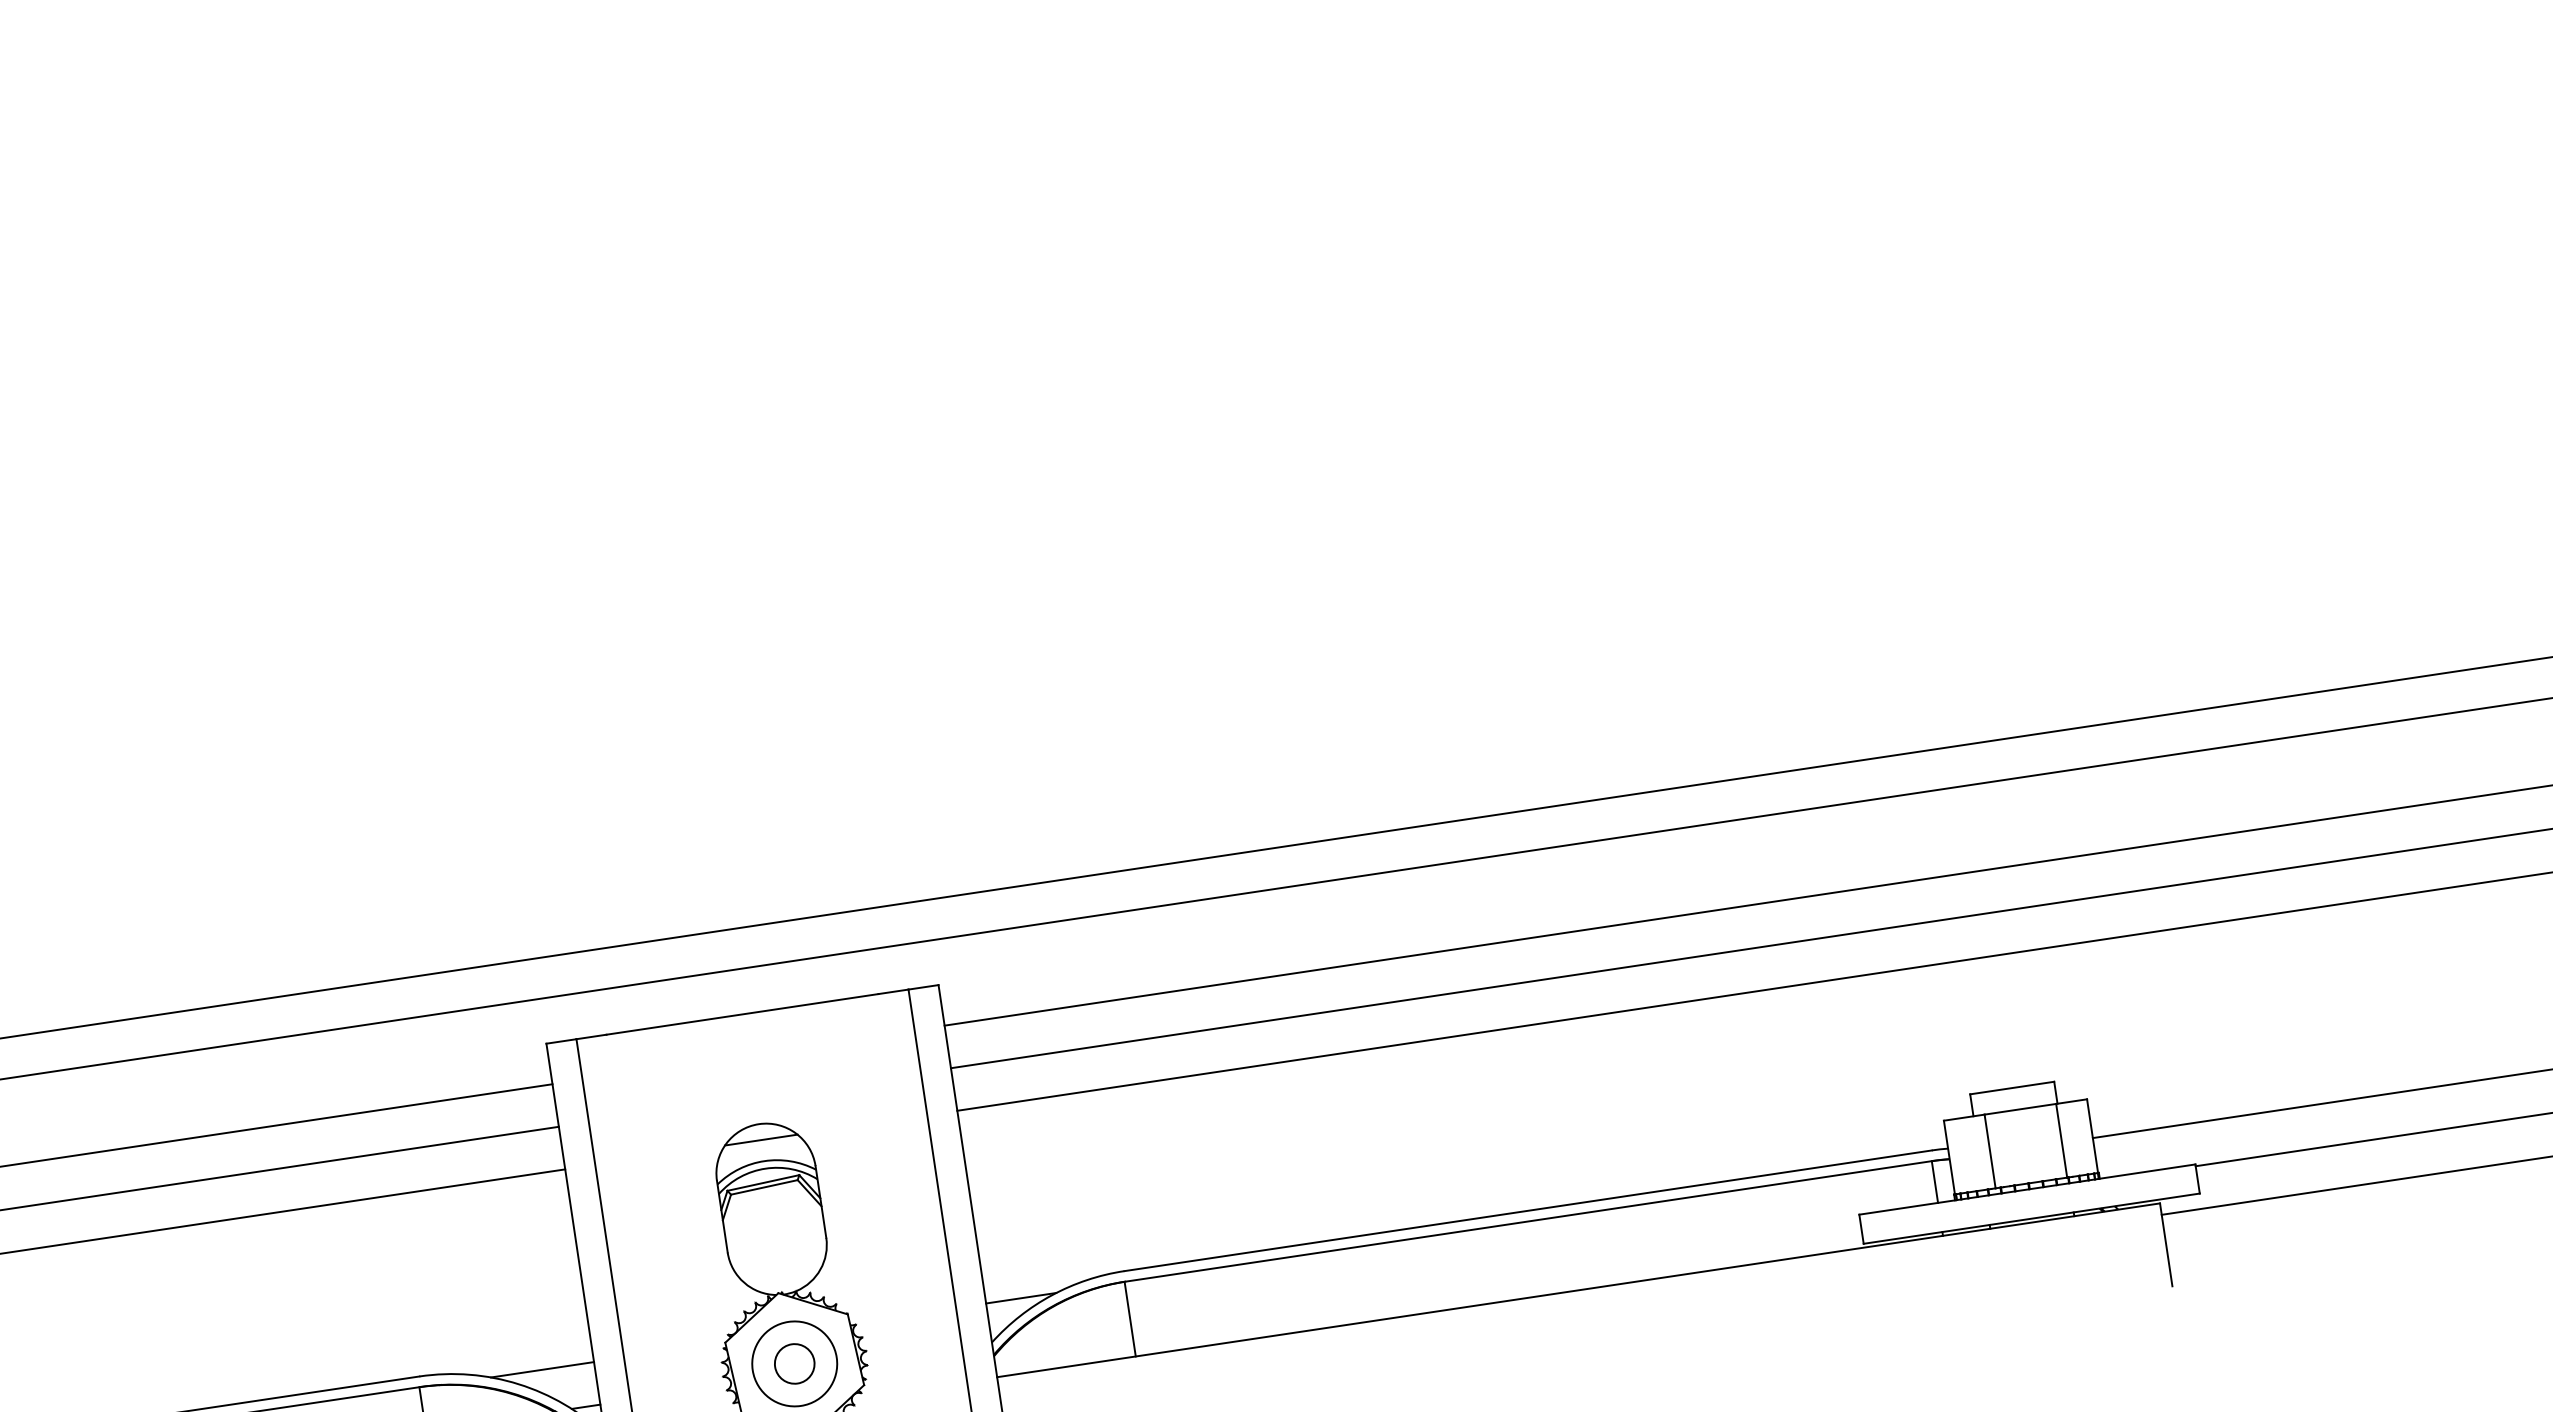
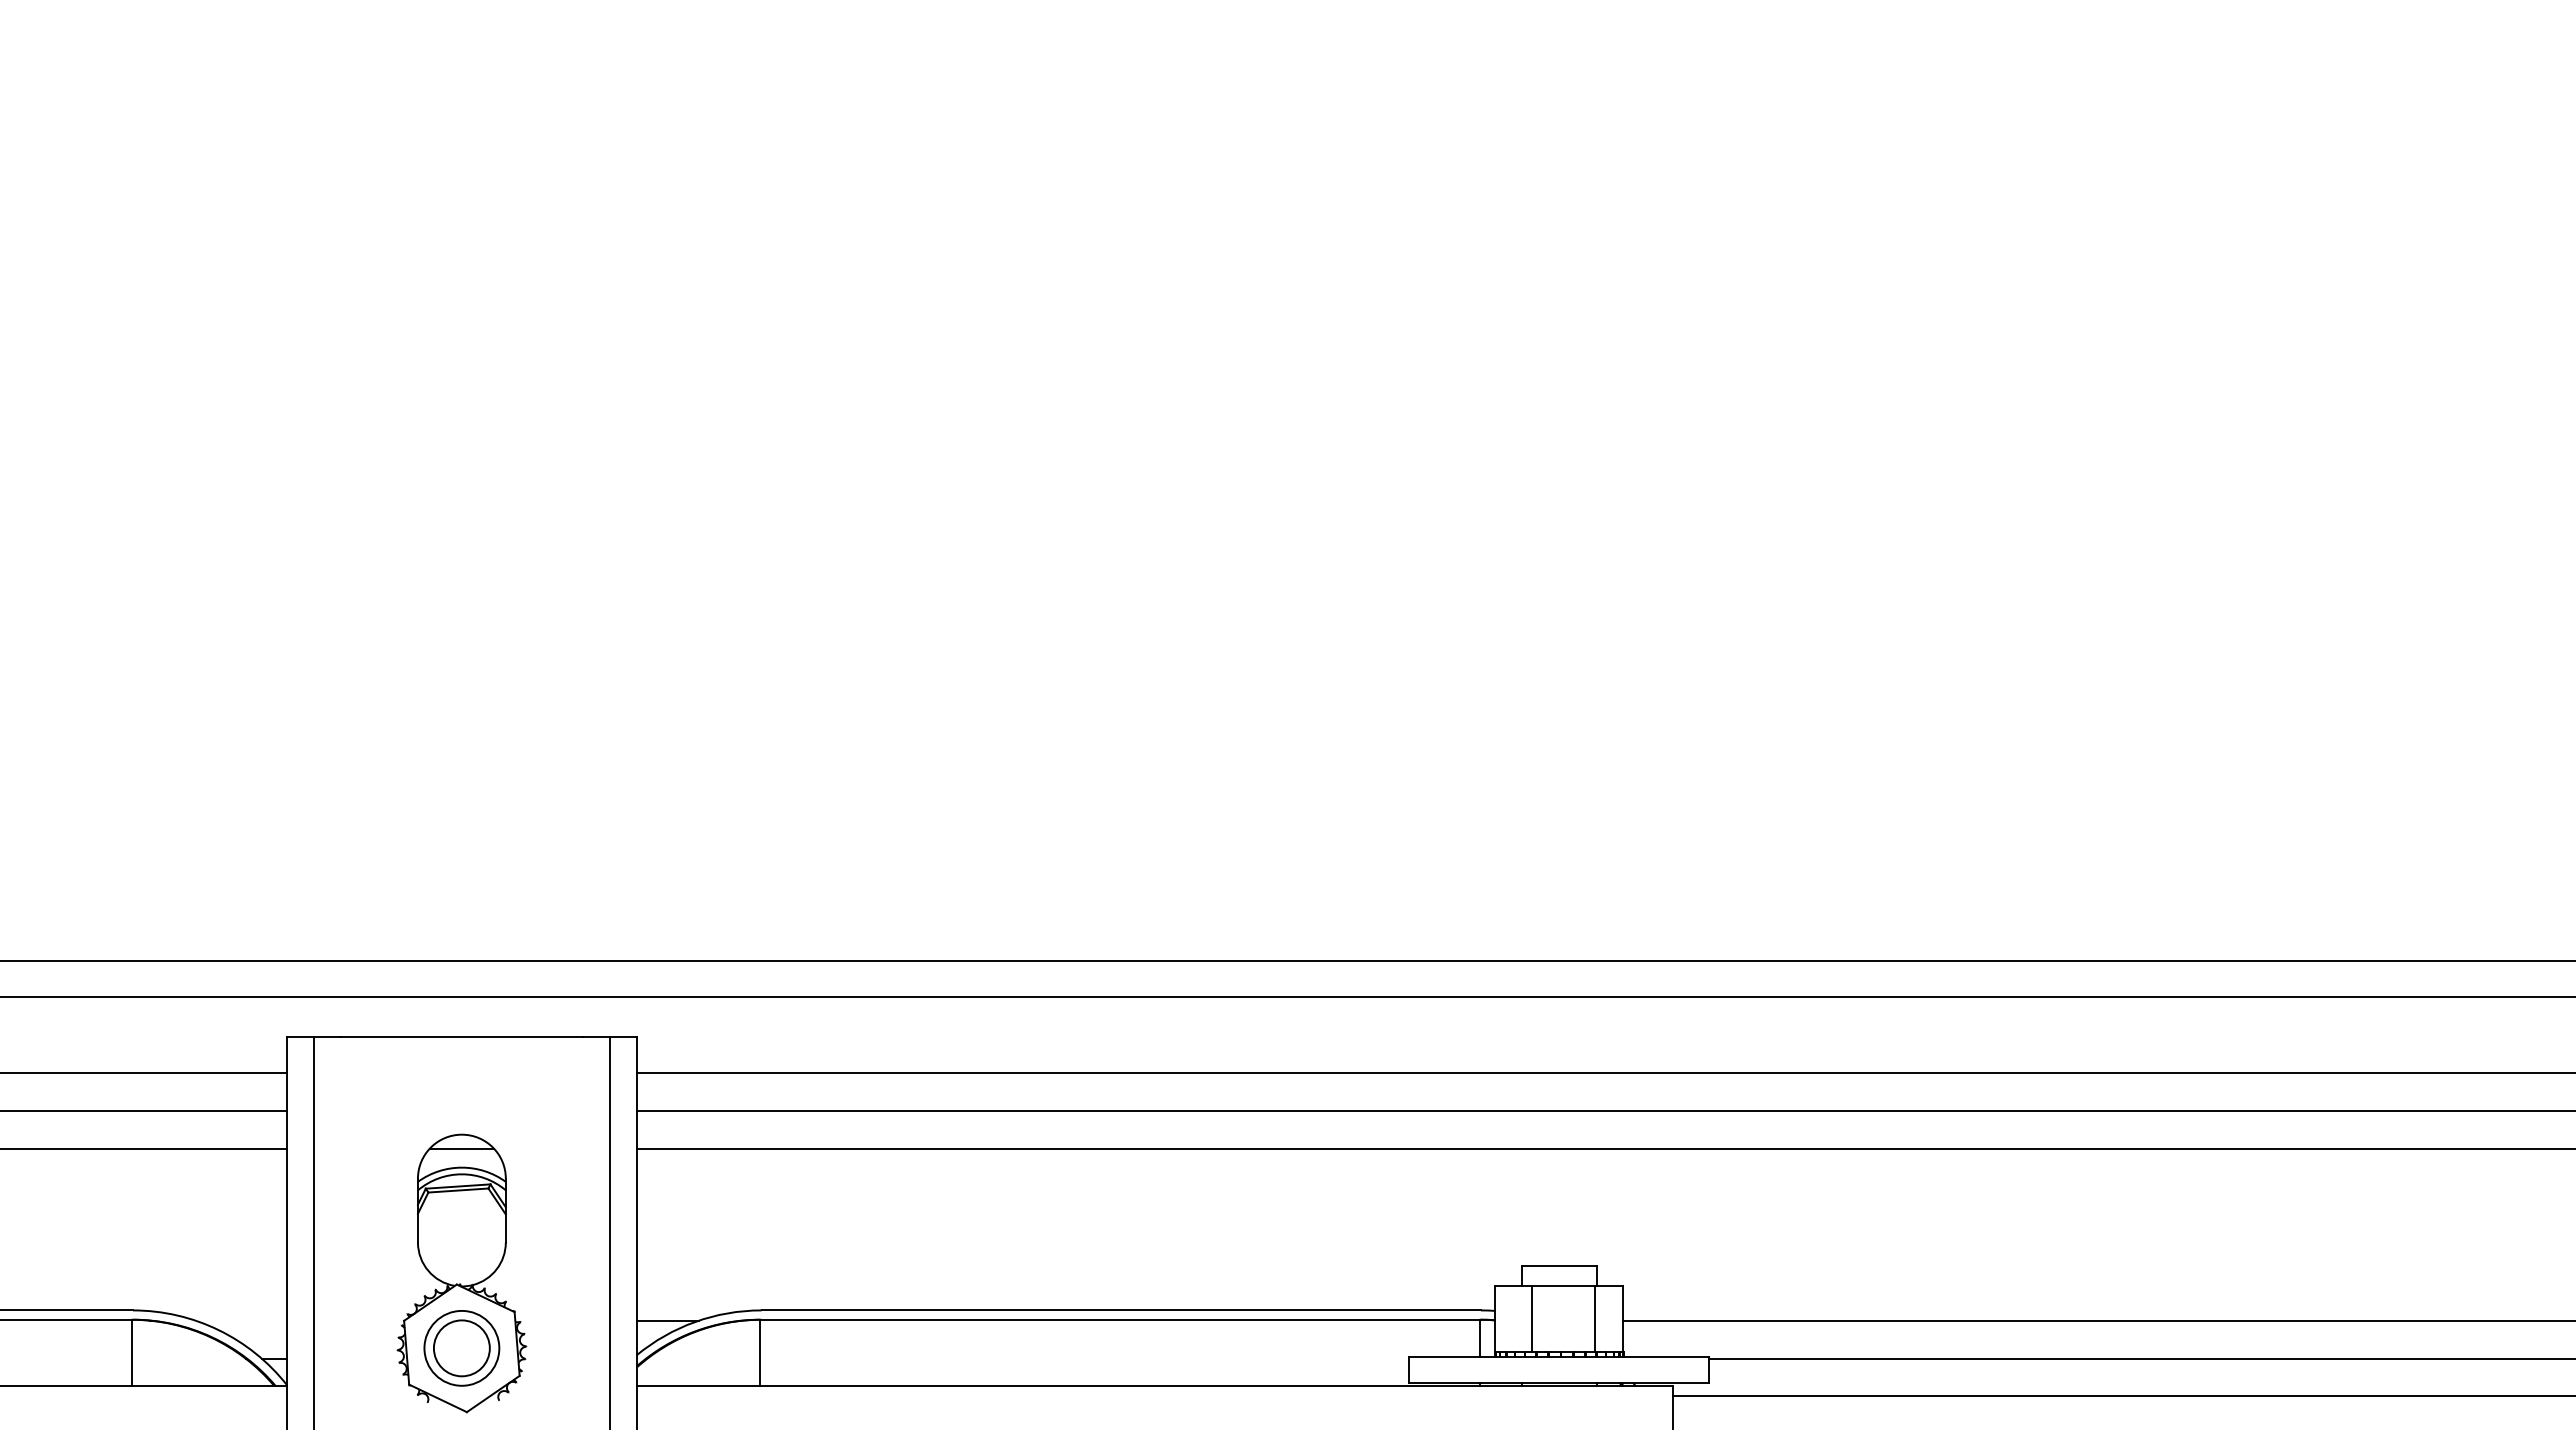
circle: (794, 1363) -> (461, 1347), size x1.6
line: (542, 1369) -> (241, 1320), removed

